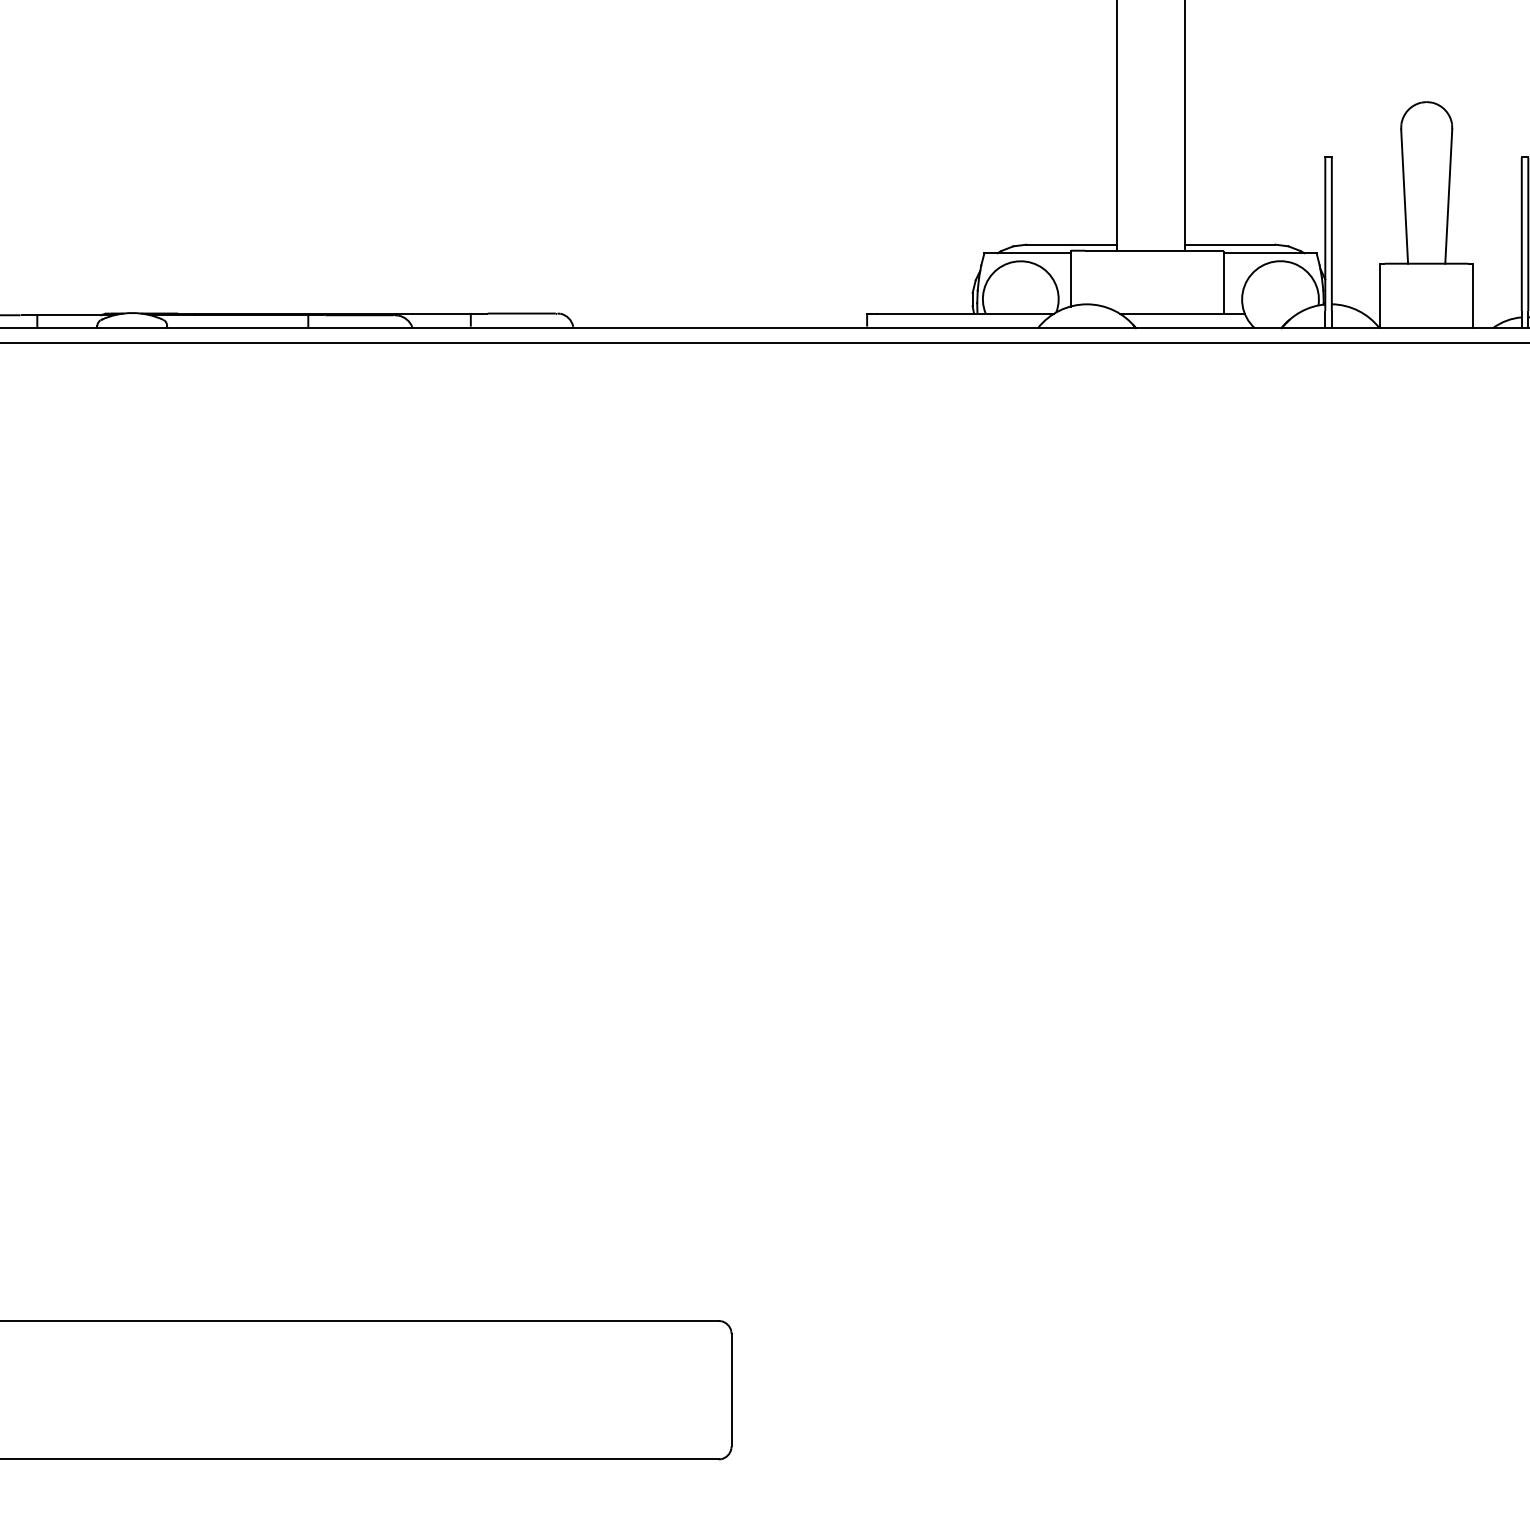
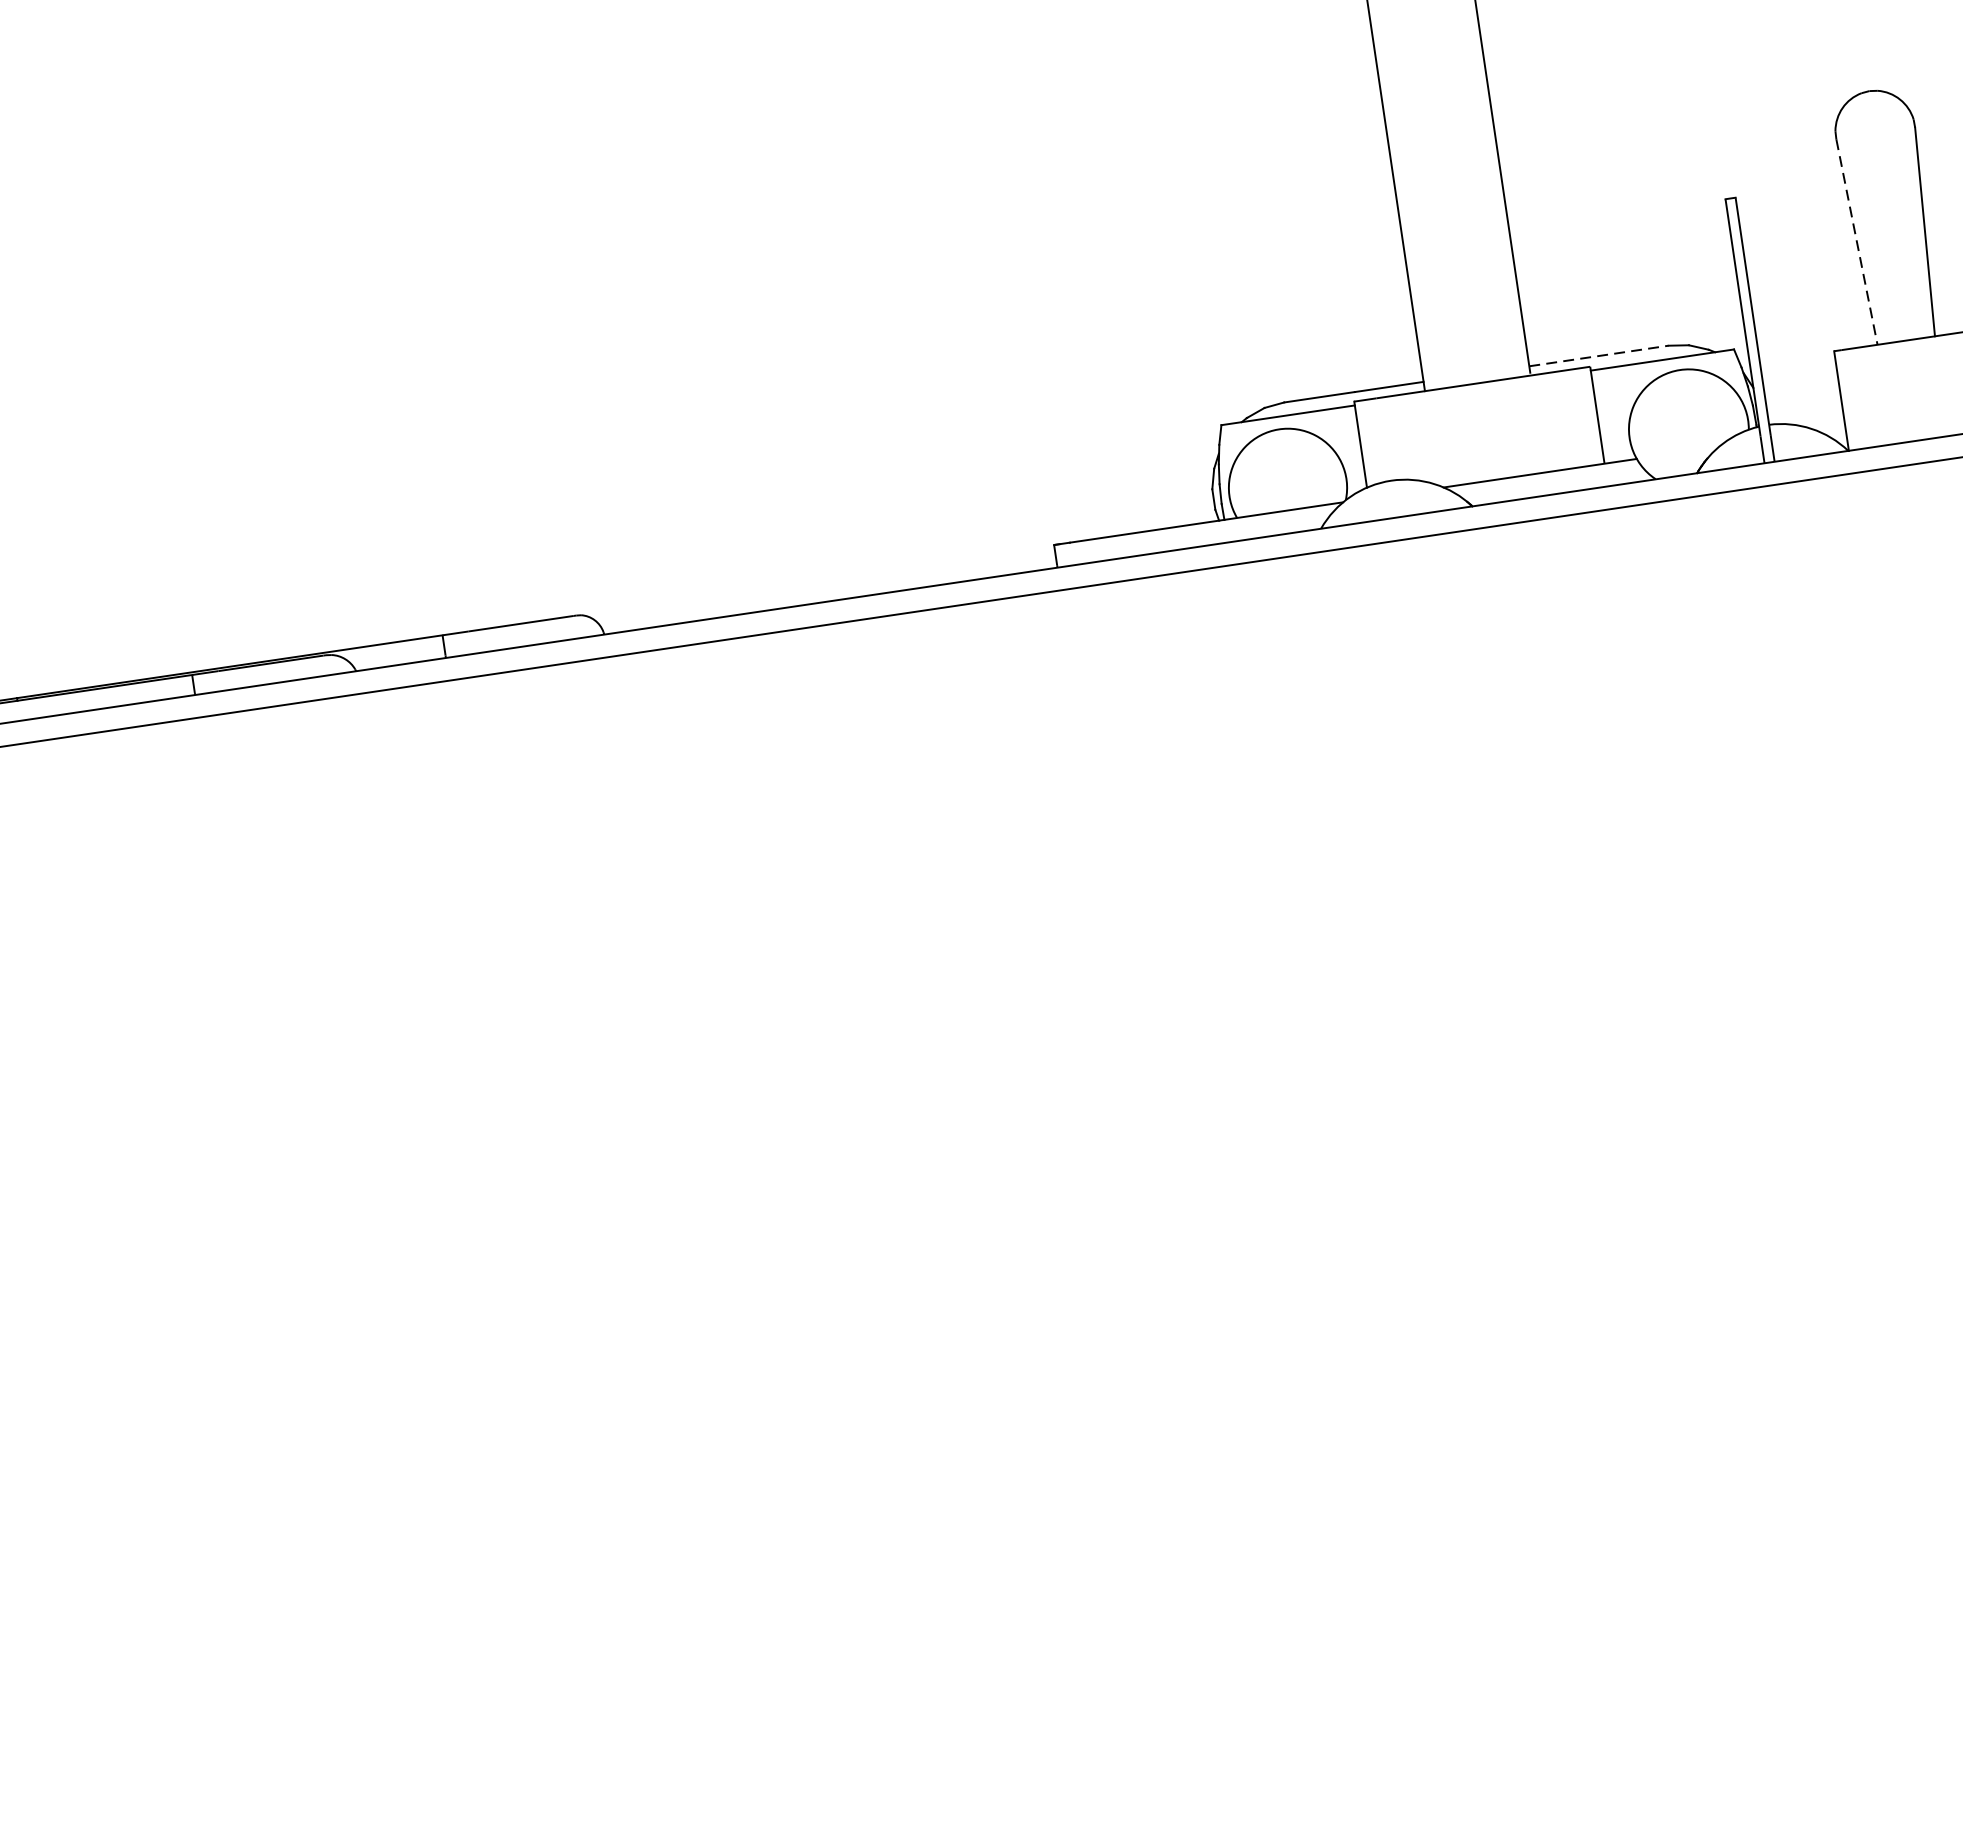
line: (1404, 197) -> (1856, 243), solid -> dashed
line: (1230, 244) -> (1599, 355), solid -> dashed

